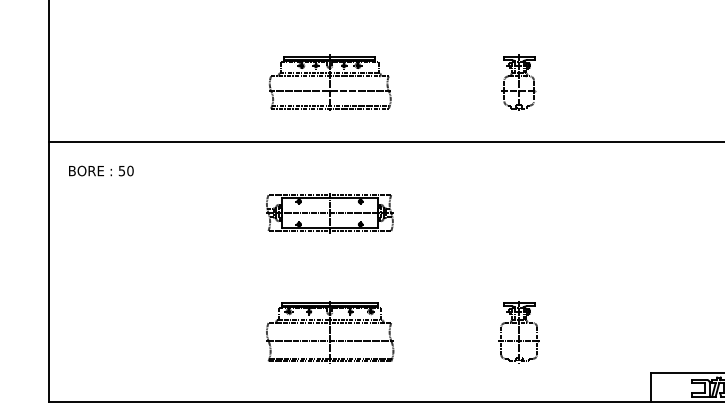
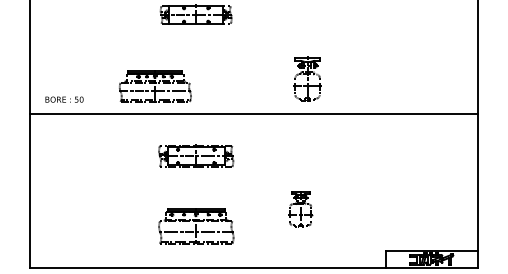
part: (330, 82) -> (155, 86), moved
part: (518, 82) -> (307, 79), size x1.4
text: (101, 170) -> (64, 99), moved
part: (518, 331) -> (300, 209), moved

